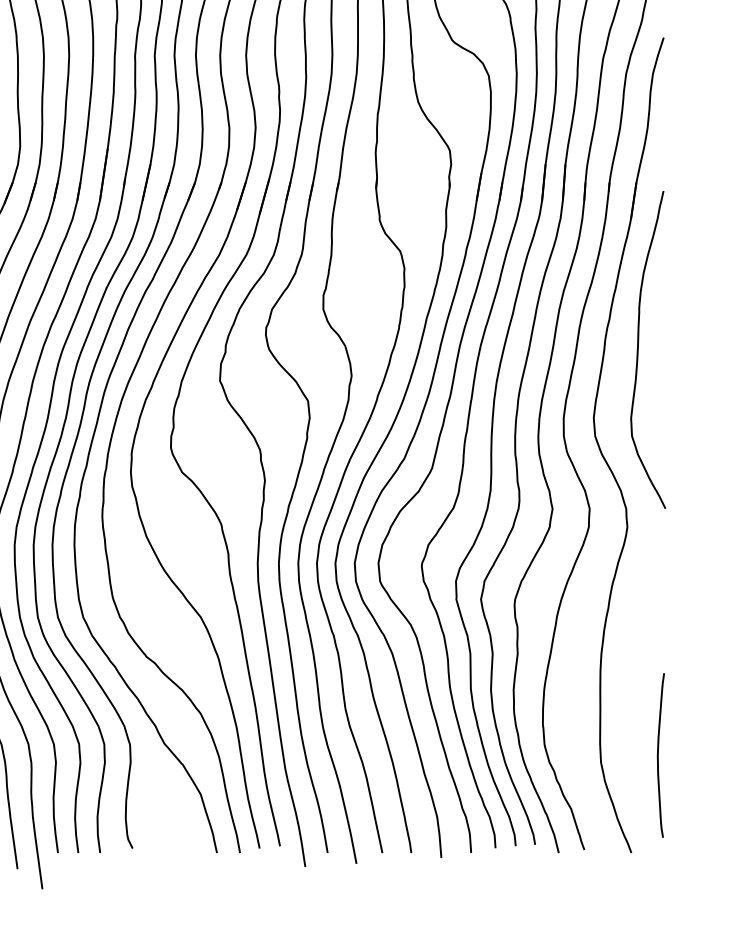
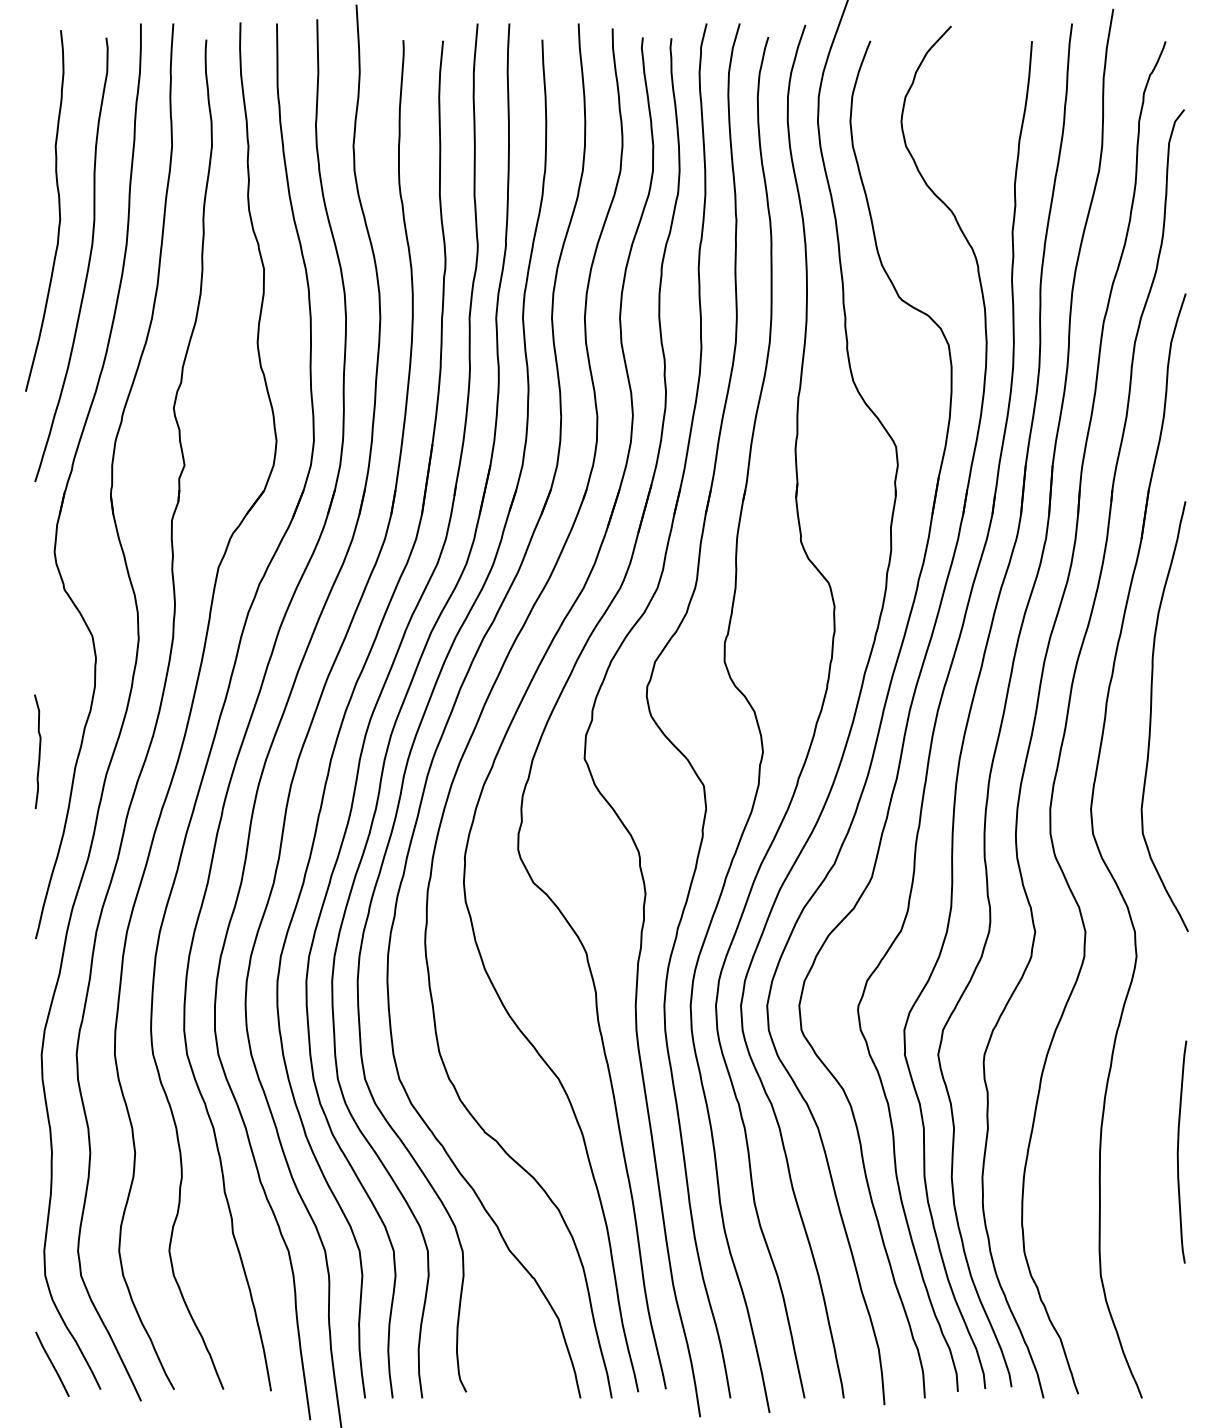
curve: (658, 754) -> (1178, 1151), moved

